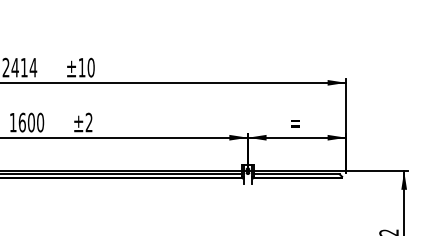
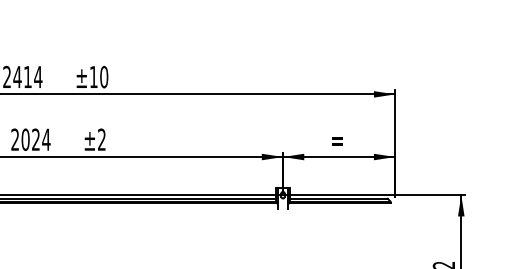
text: (26, 122) -> (30, 139), 1600 -> 2024

